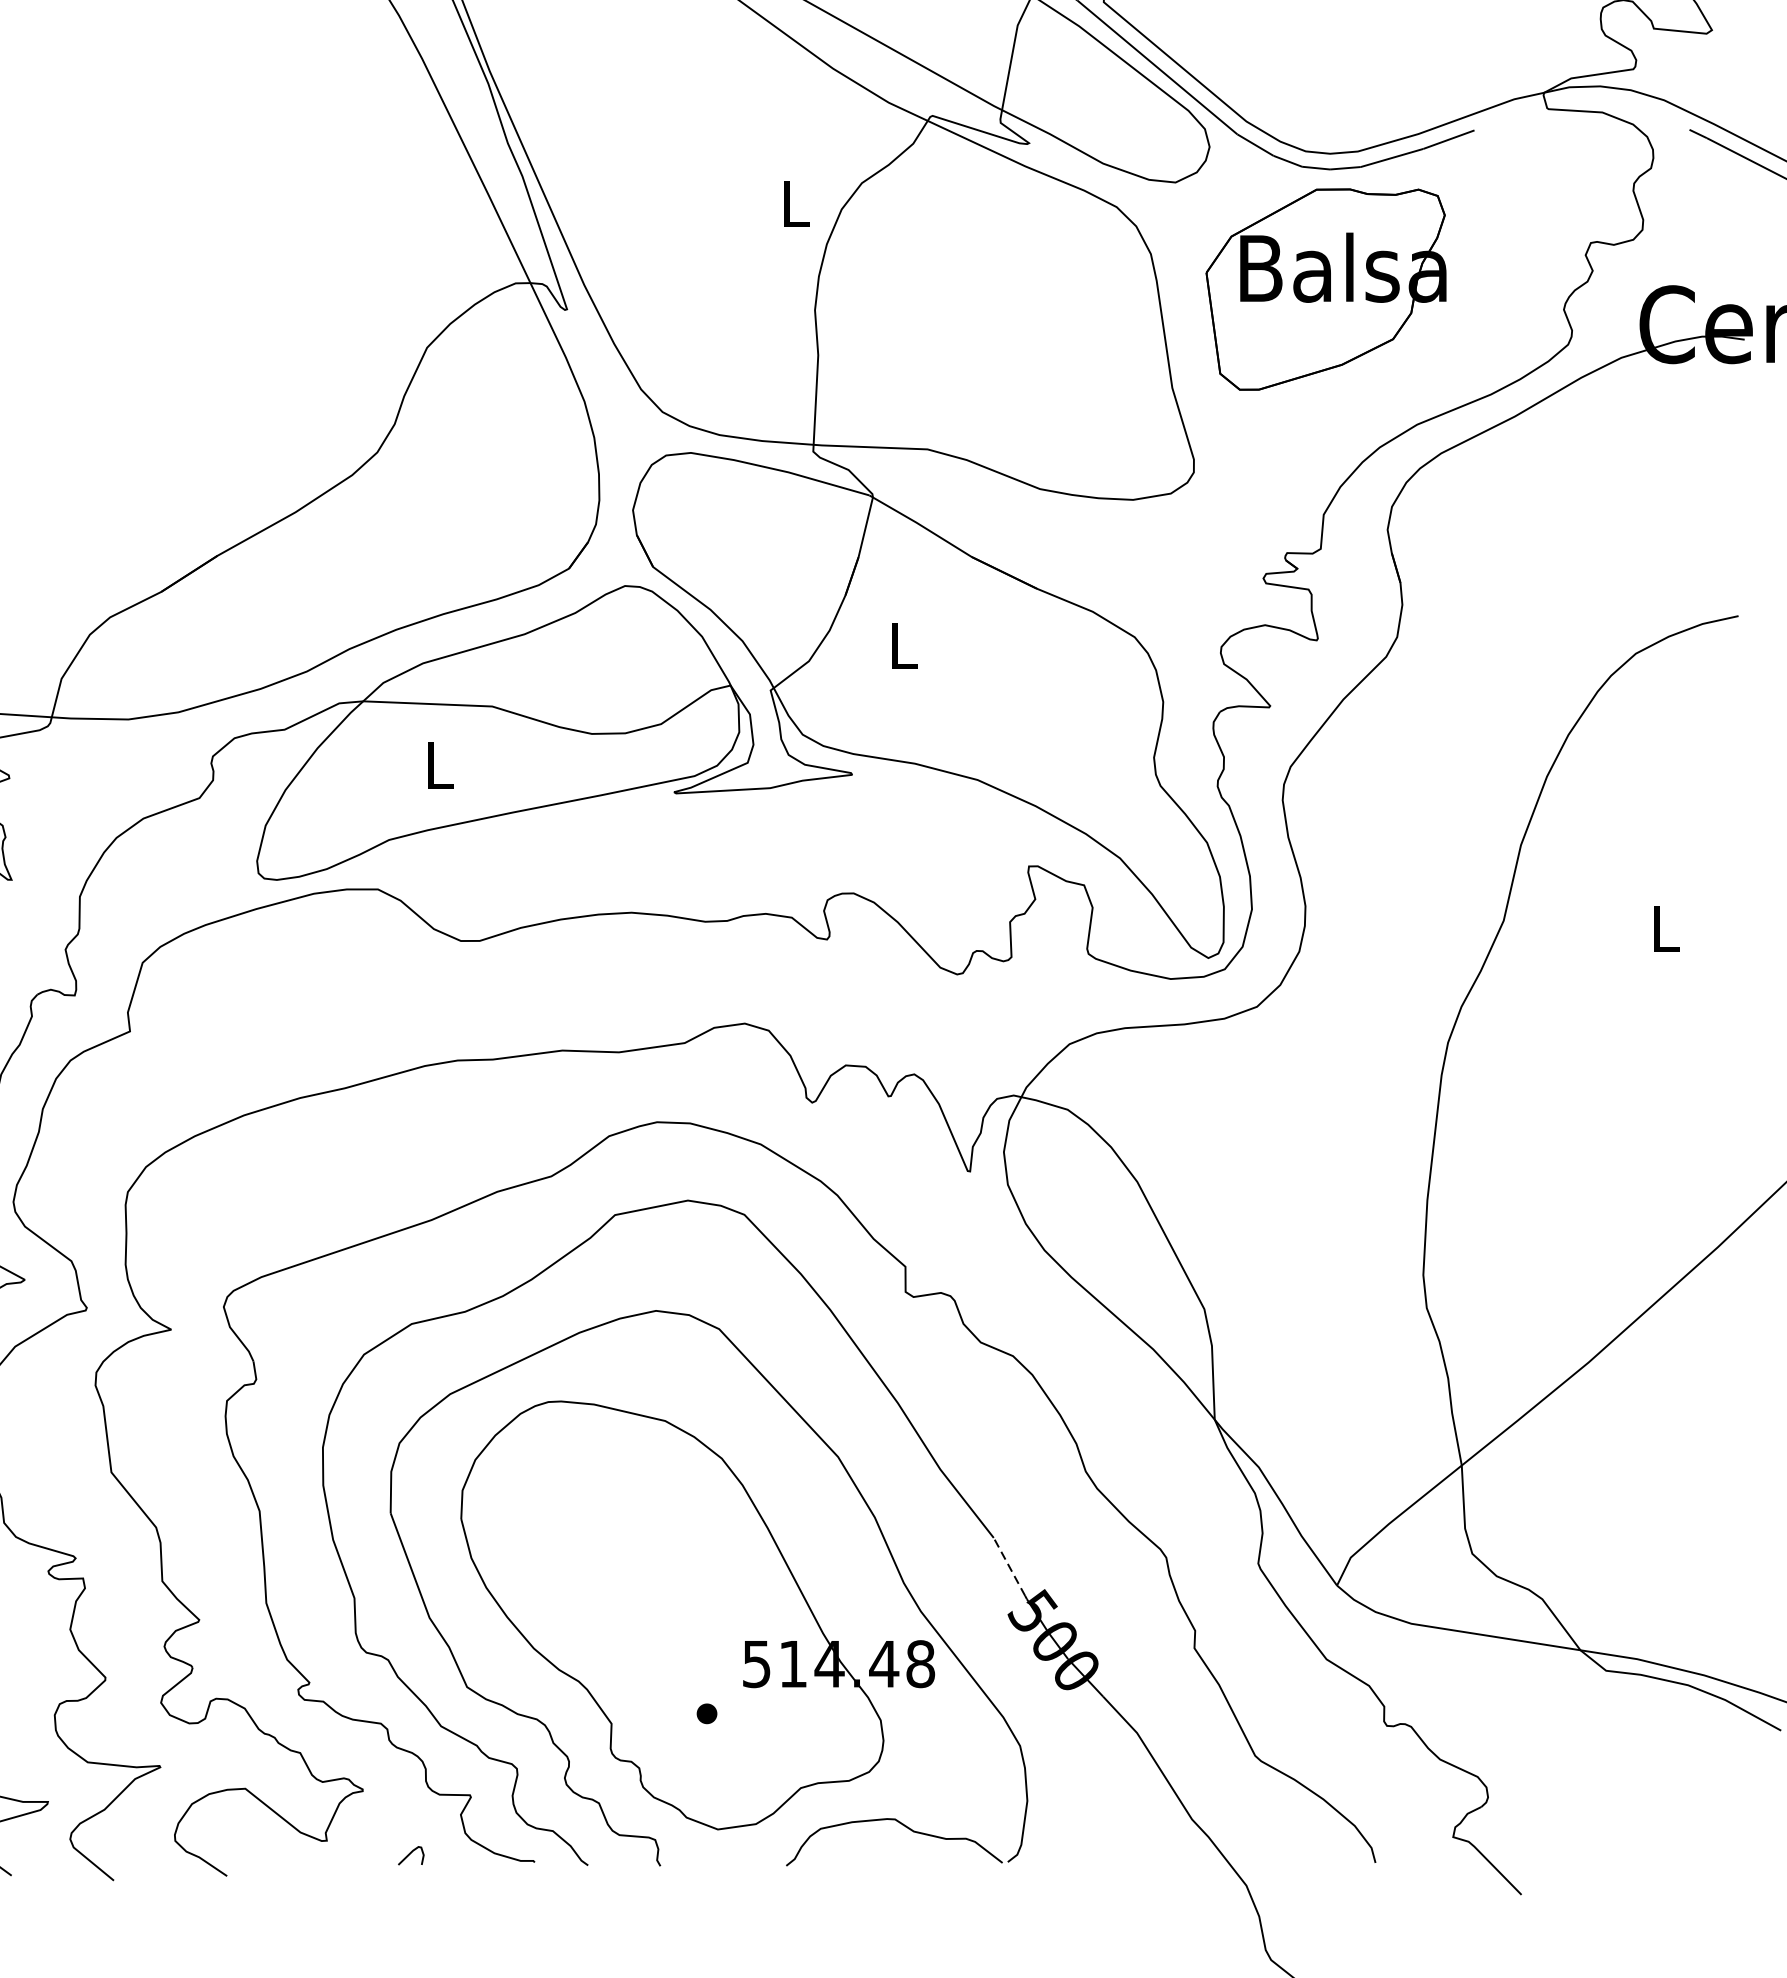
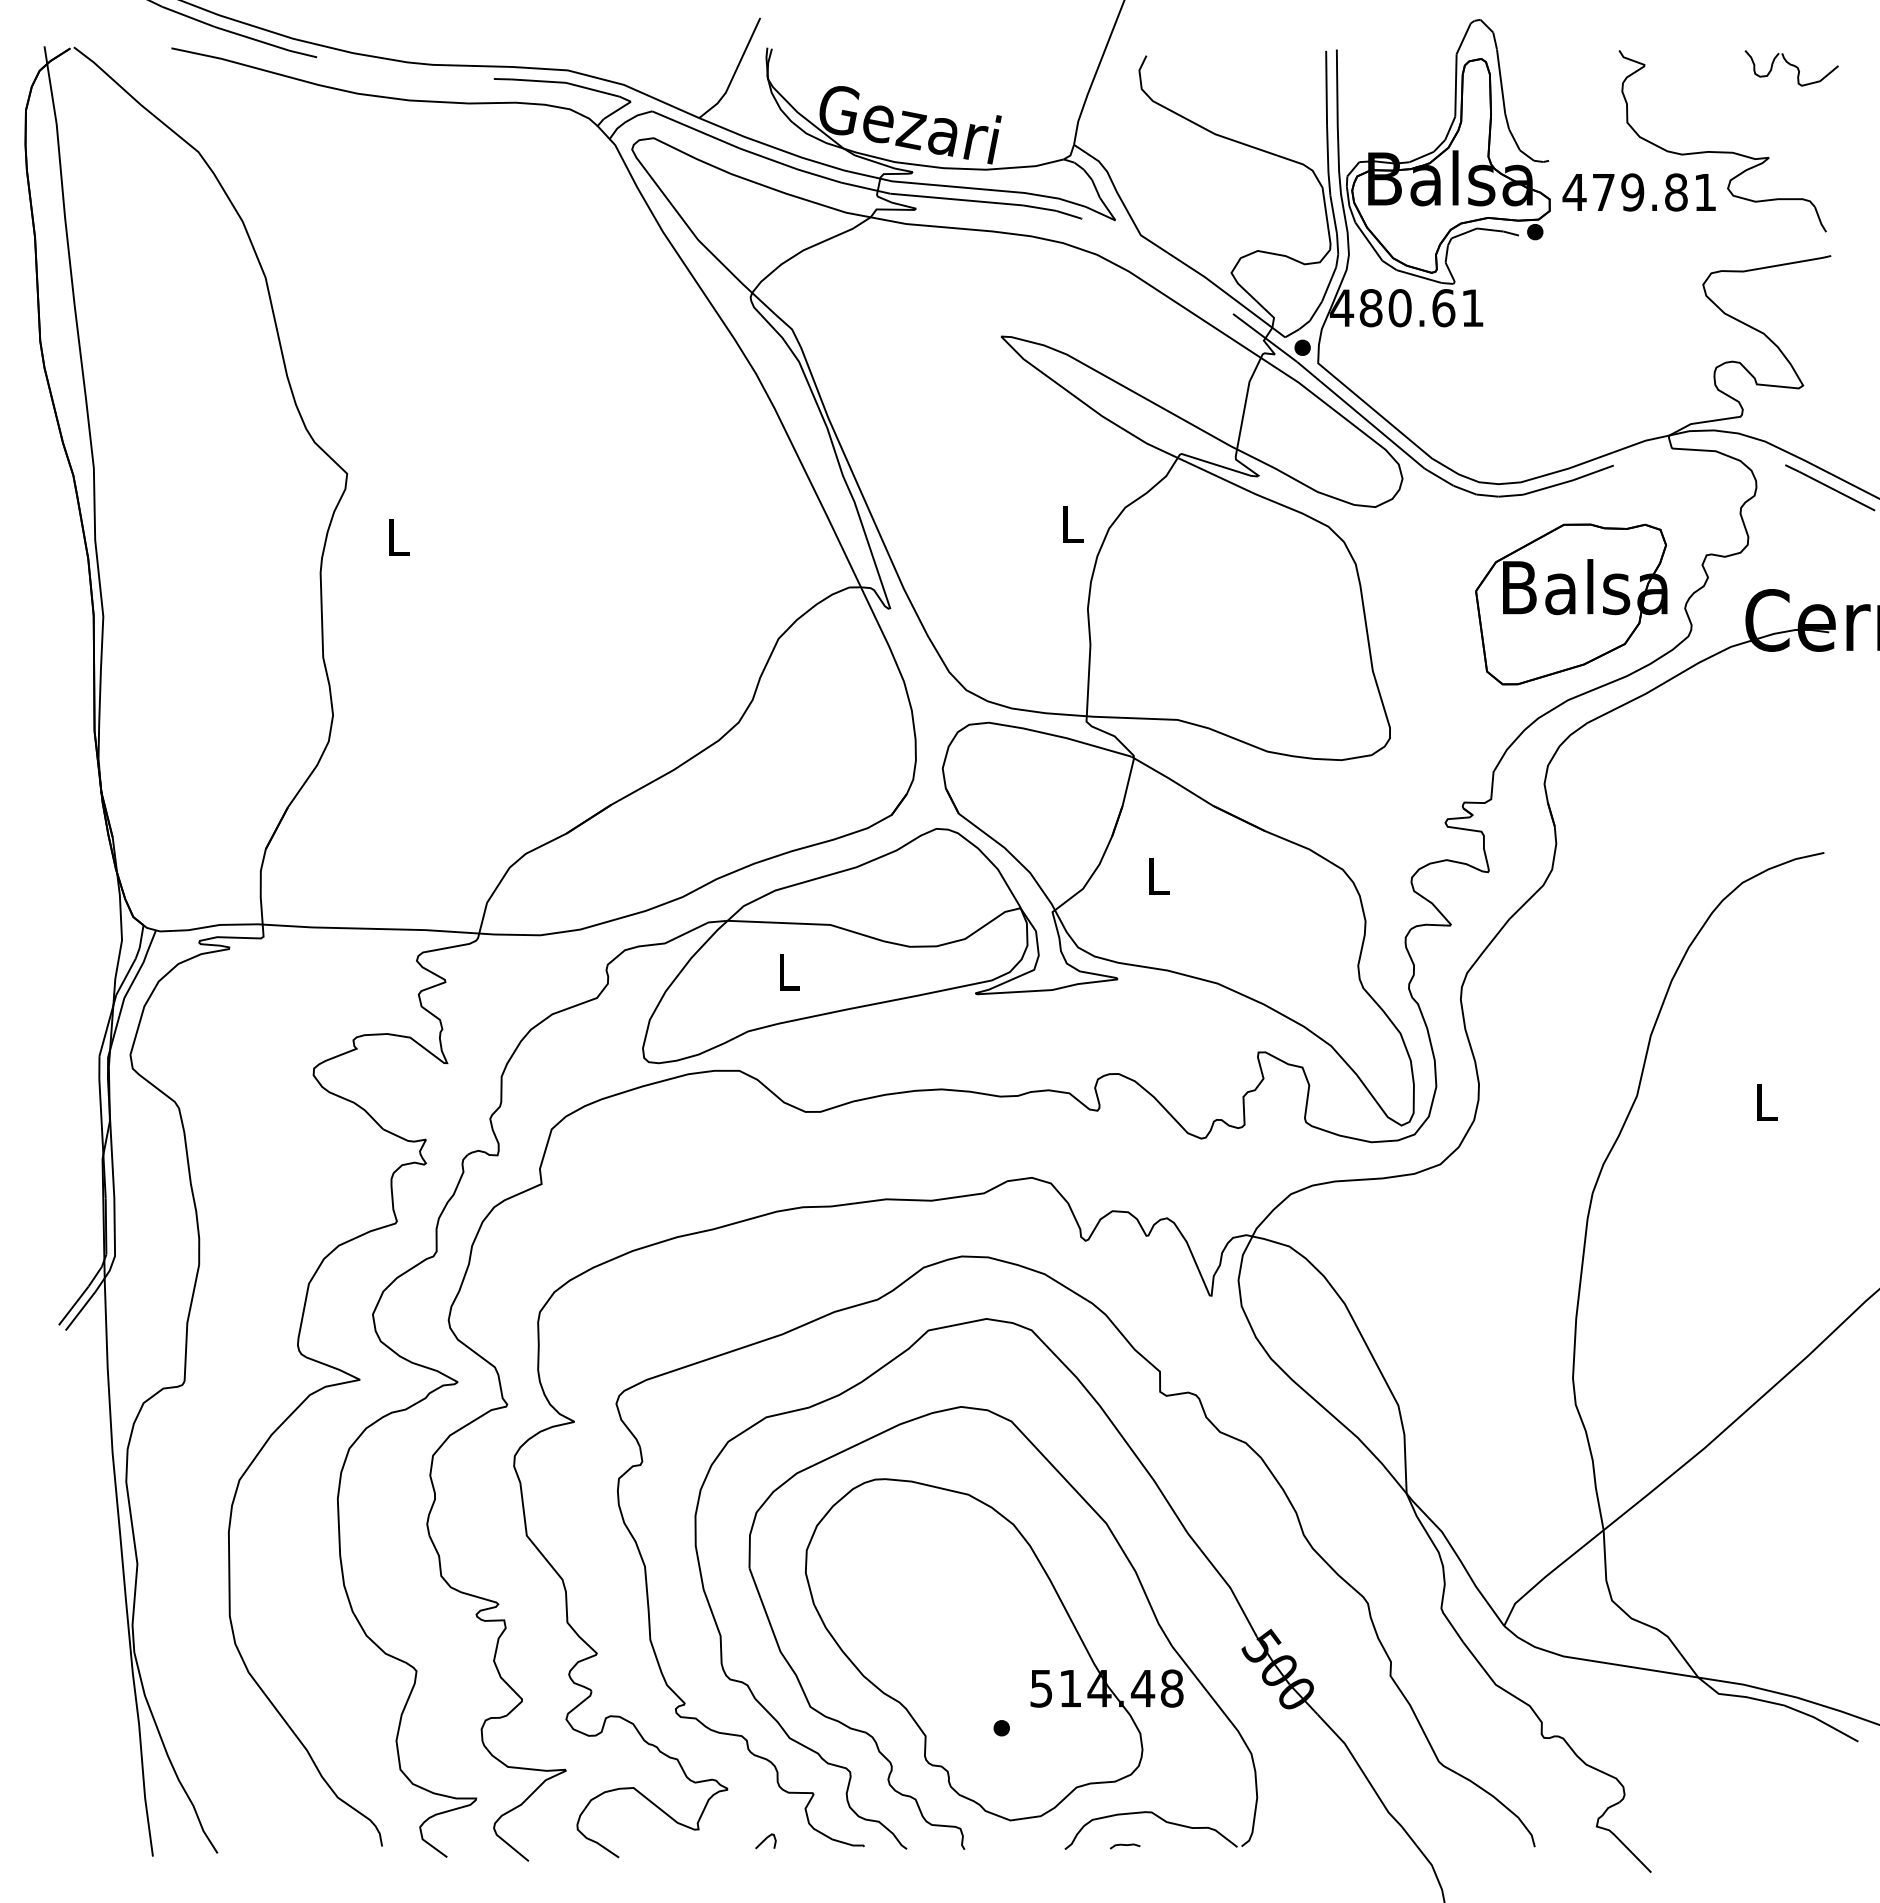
part: (1326, 289) -> (1571, 604), moved
line: (1008, 1566) -> (1242, 1610), dashed -> solid
curve: (862, 1860) -> (1125, 1845), added

